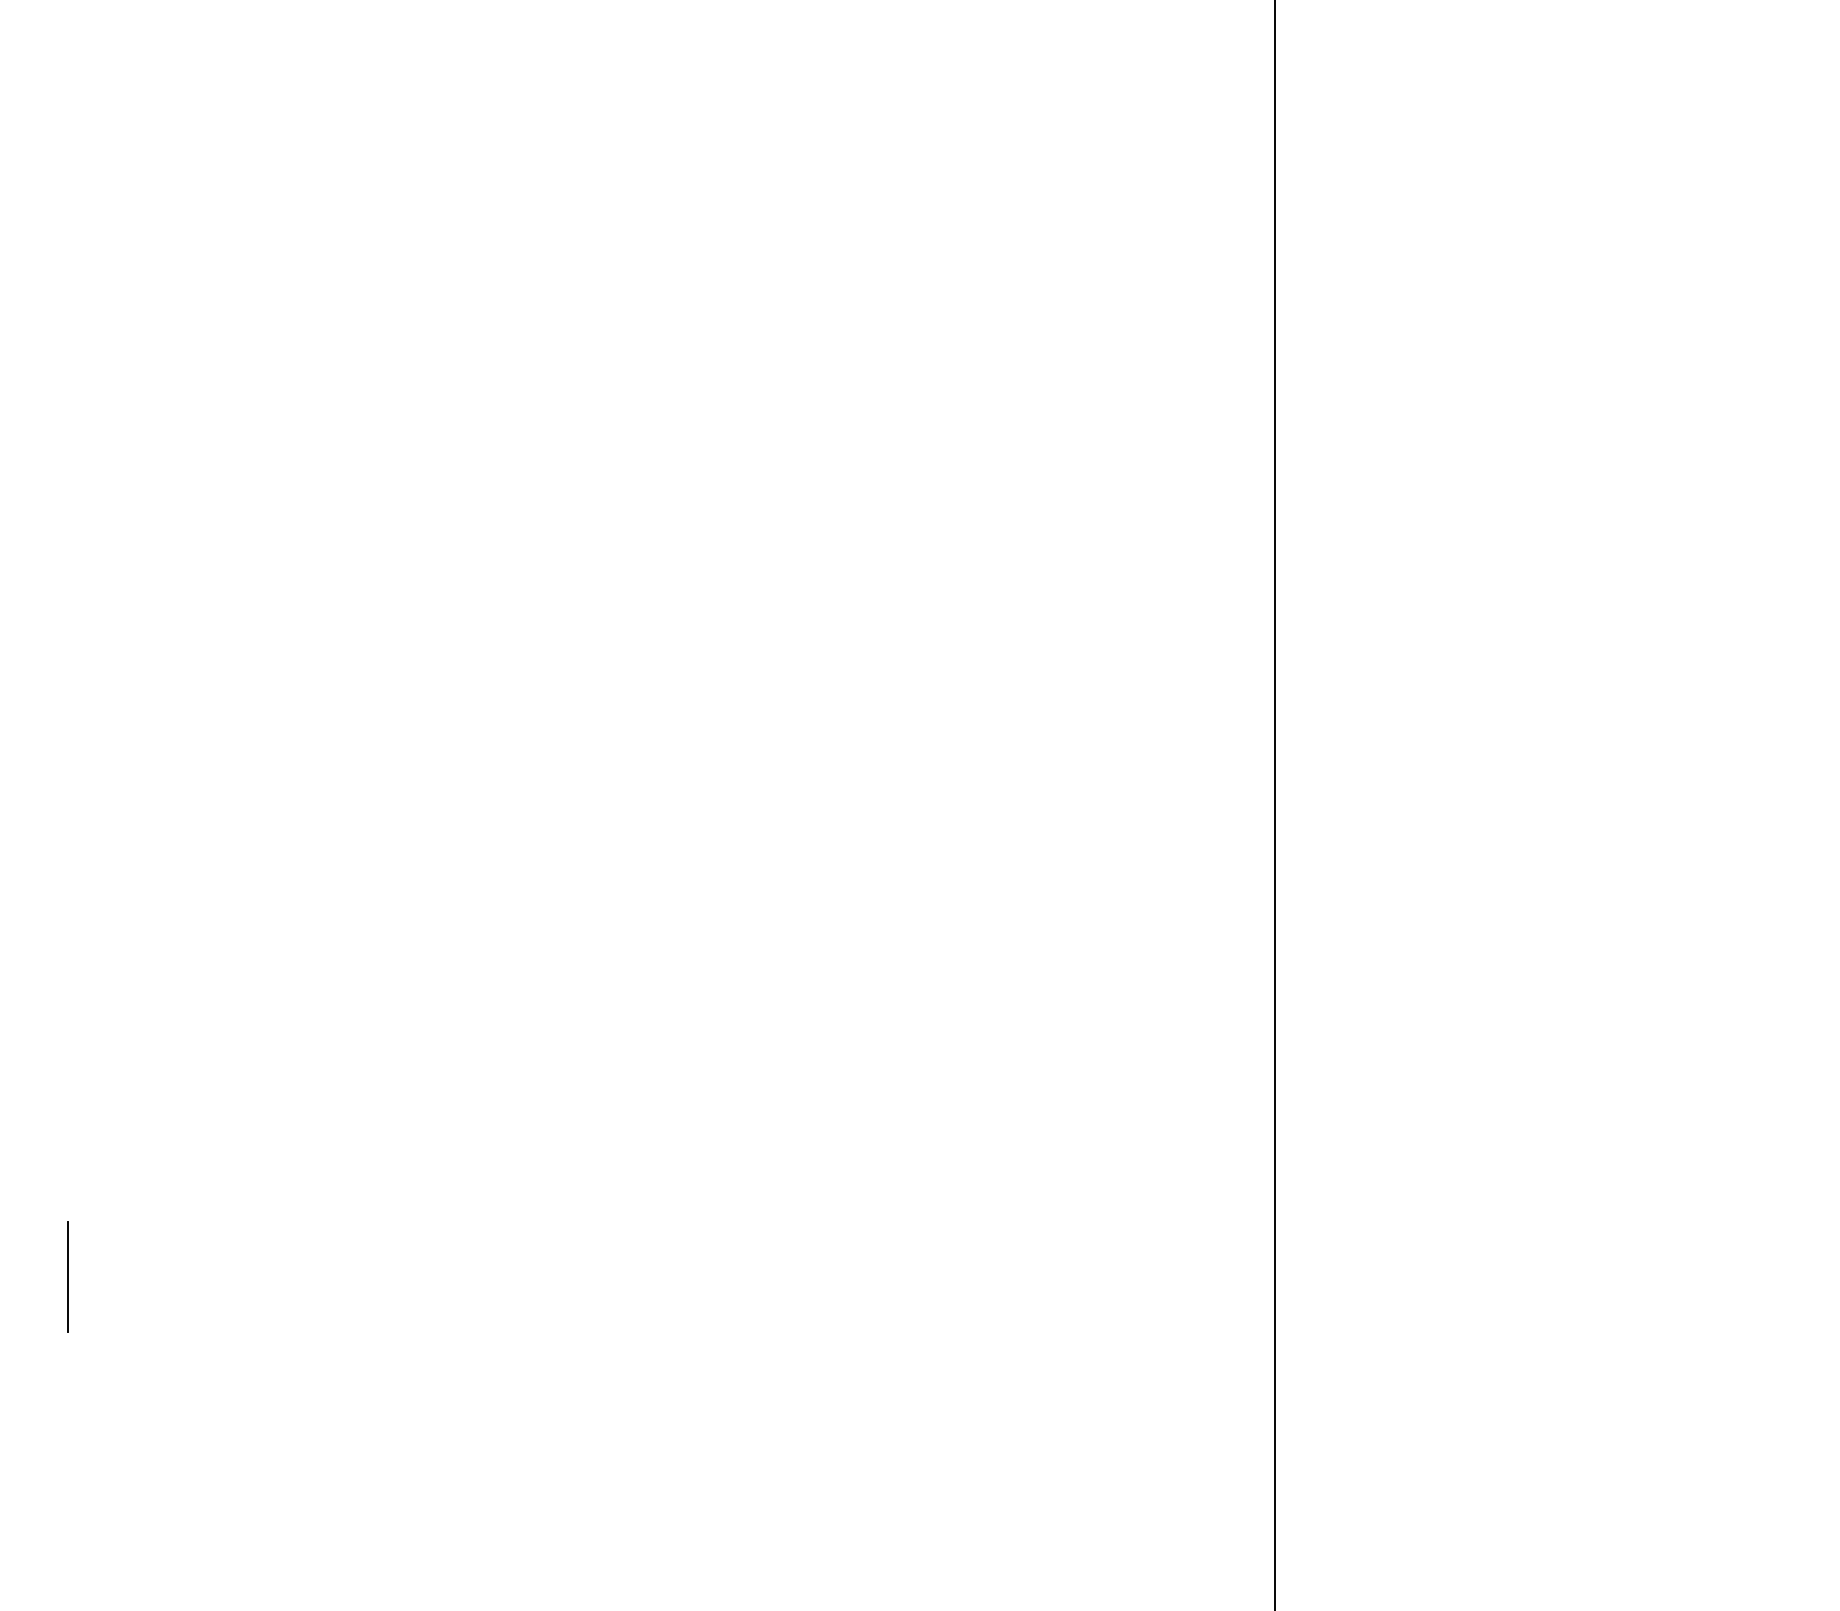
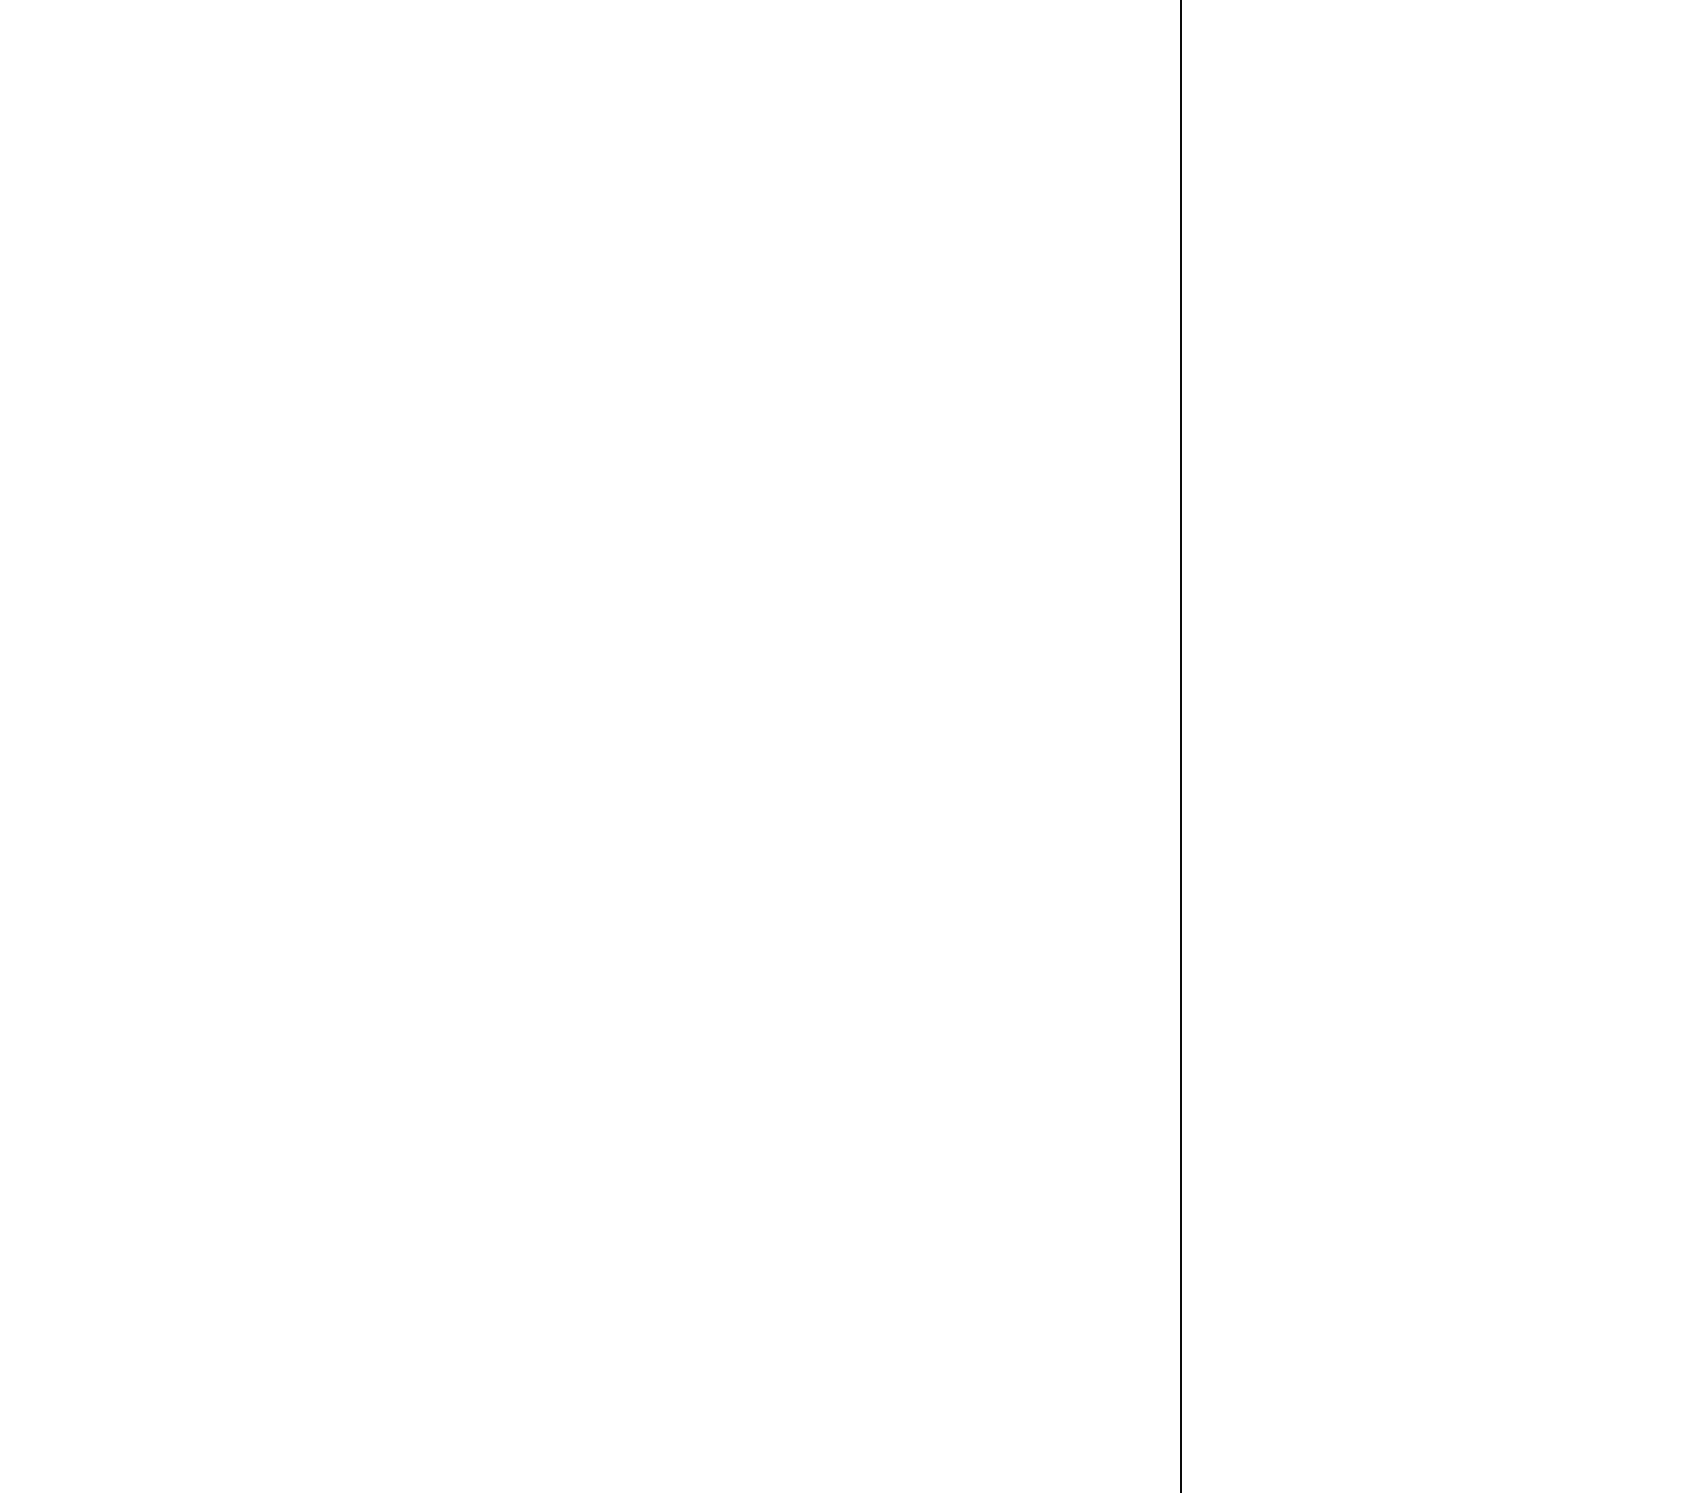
line: (68, 1276) -> (63, 1182), removed

